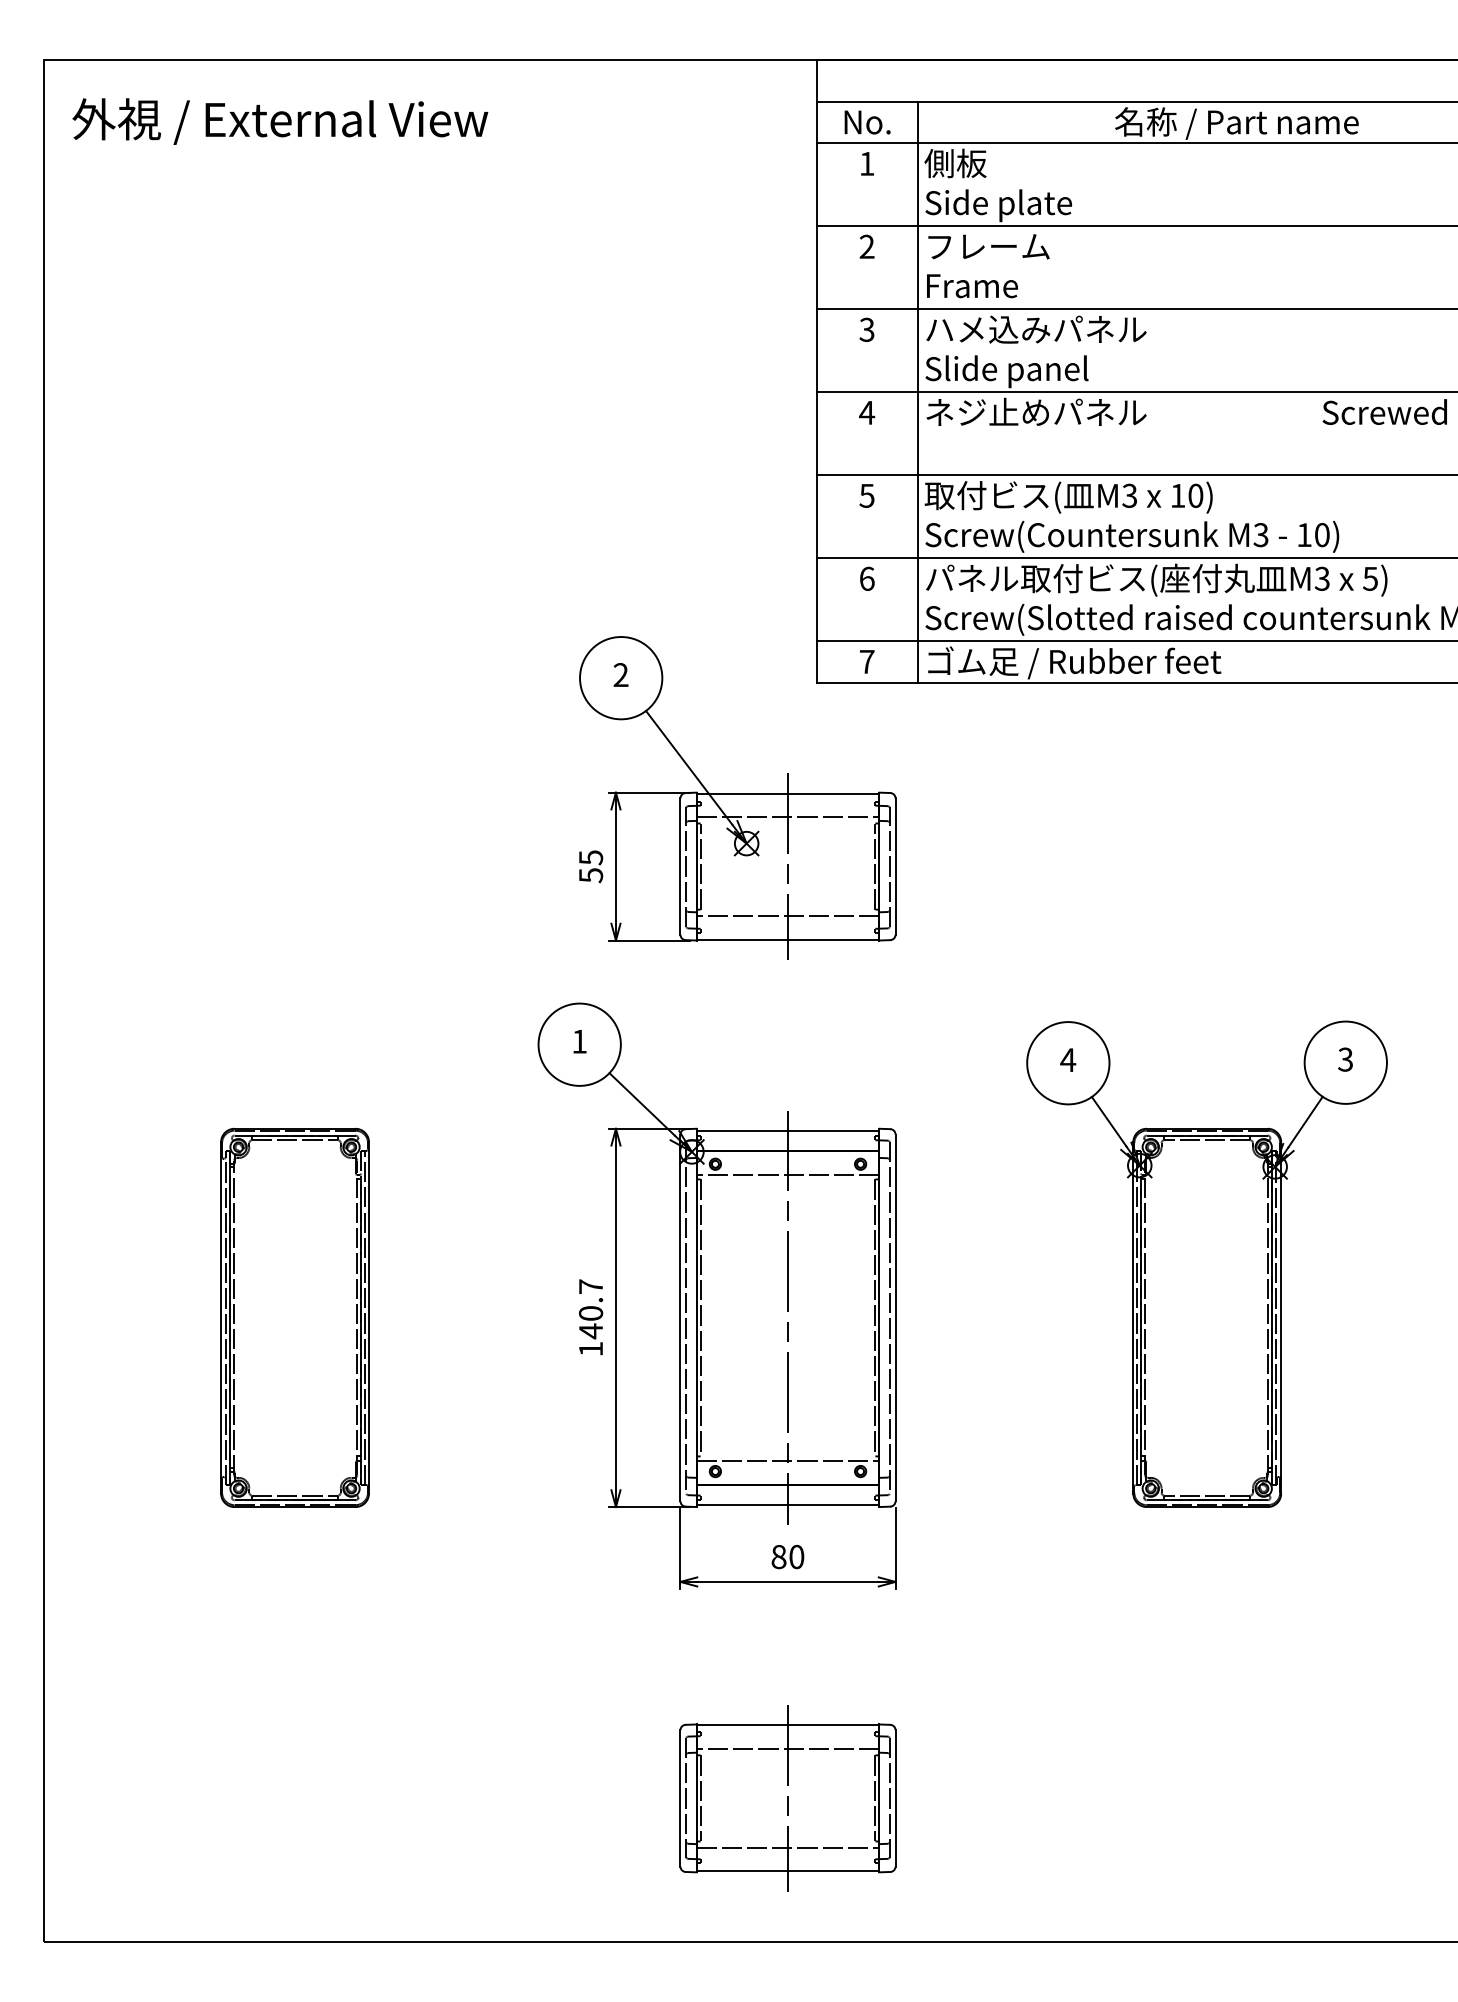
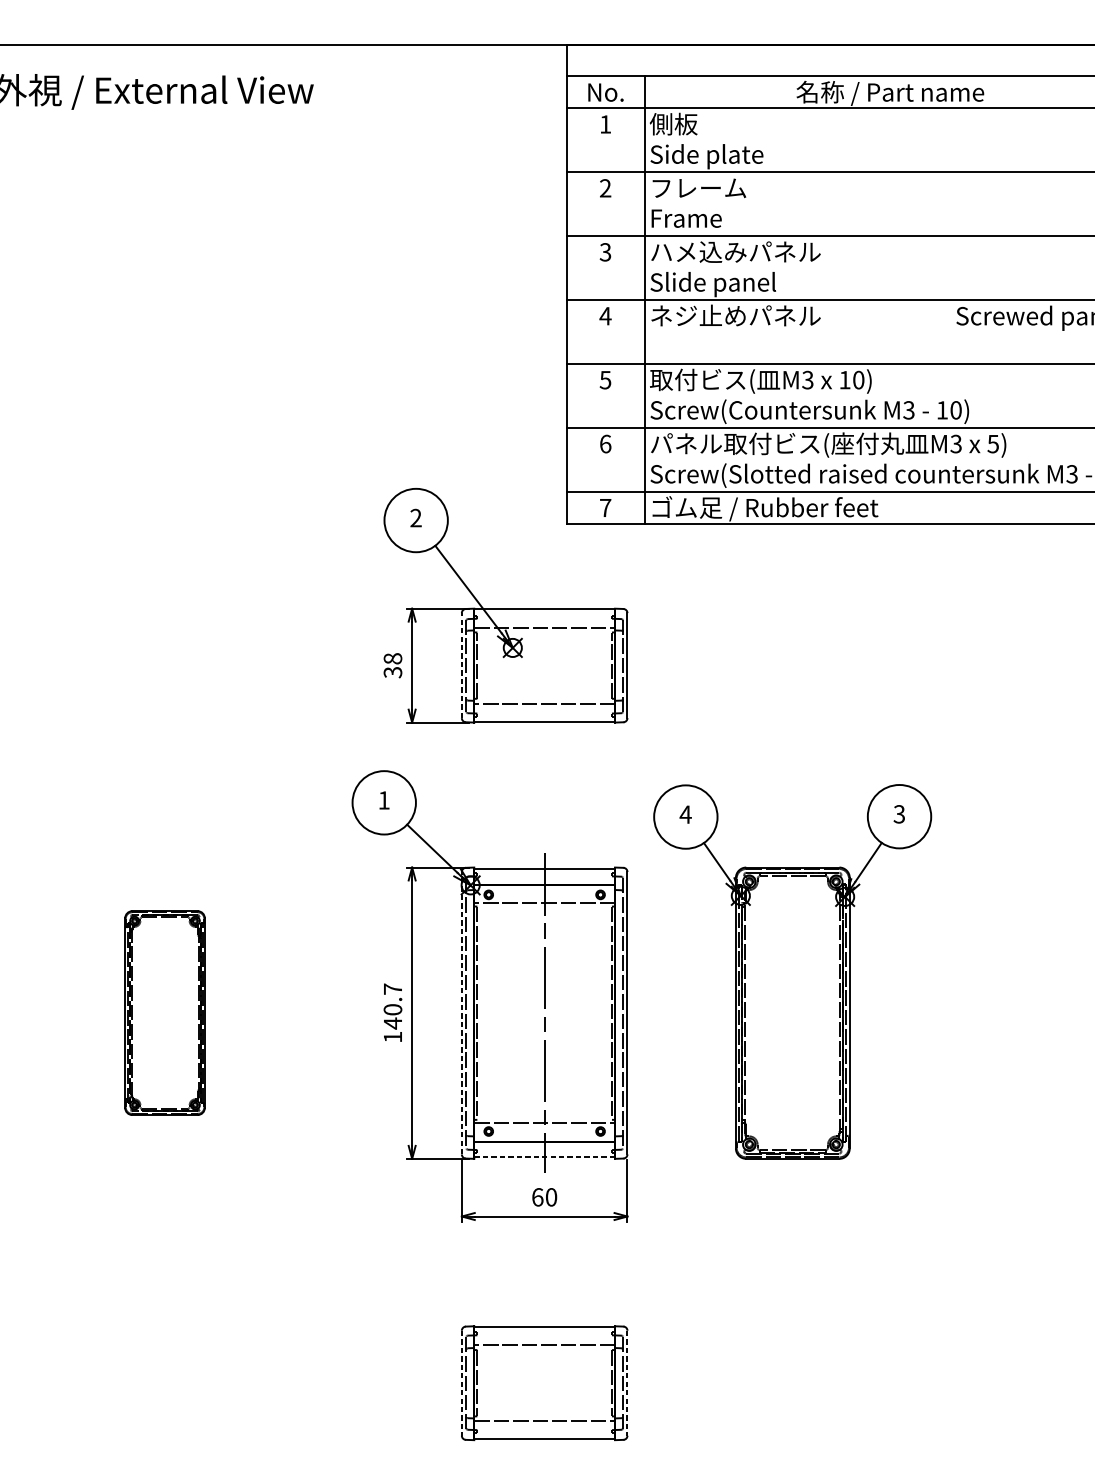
text: (590, 866) -> (392, 665), 55 -> 38
line: (680, 866) -> (461, 665), solid -> dashed
line: (788, 866) -> (545, 665), removed
part: (1206, 1263) -> (792, 971), moved
part: (294, 1317) -> (164, 1012), size x0.7
line: (680, 1317) -> (461, 1012), solid -> dashed
line: (788, 1505) -> (545, 1157), solid -> dashed
text: (778, 1556) -> (537, 1196), 80 -> 60
line: (680, 1798) -> (461, 1383), solid -> dashed
line: (788, 1798) -> (545, 1383), removed
line: (895, 1798) -> (627, 1383), solid -> dashed

